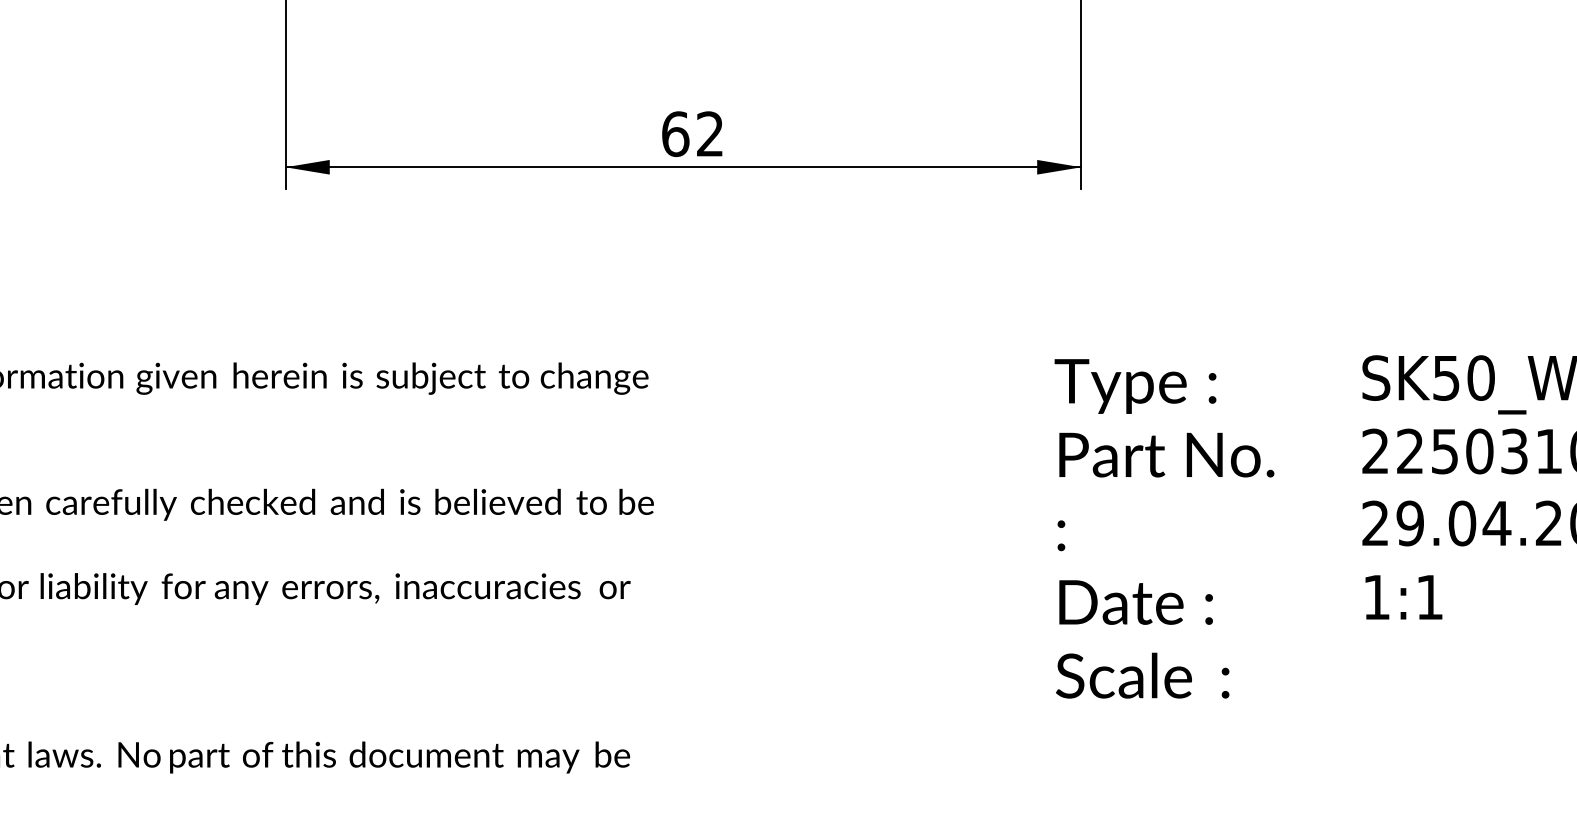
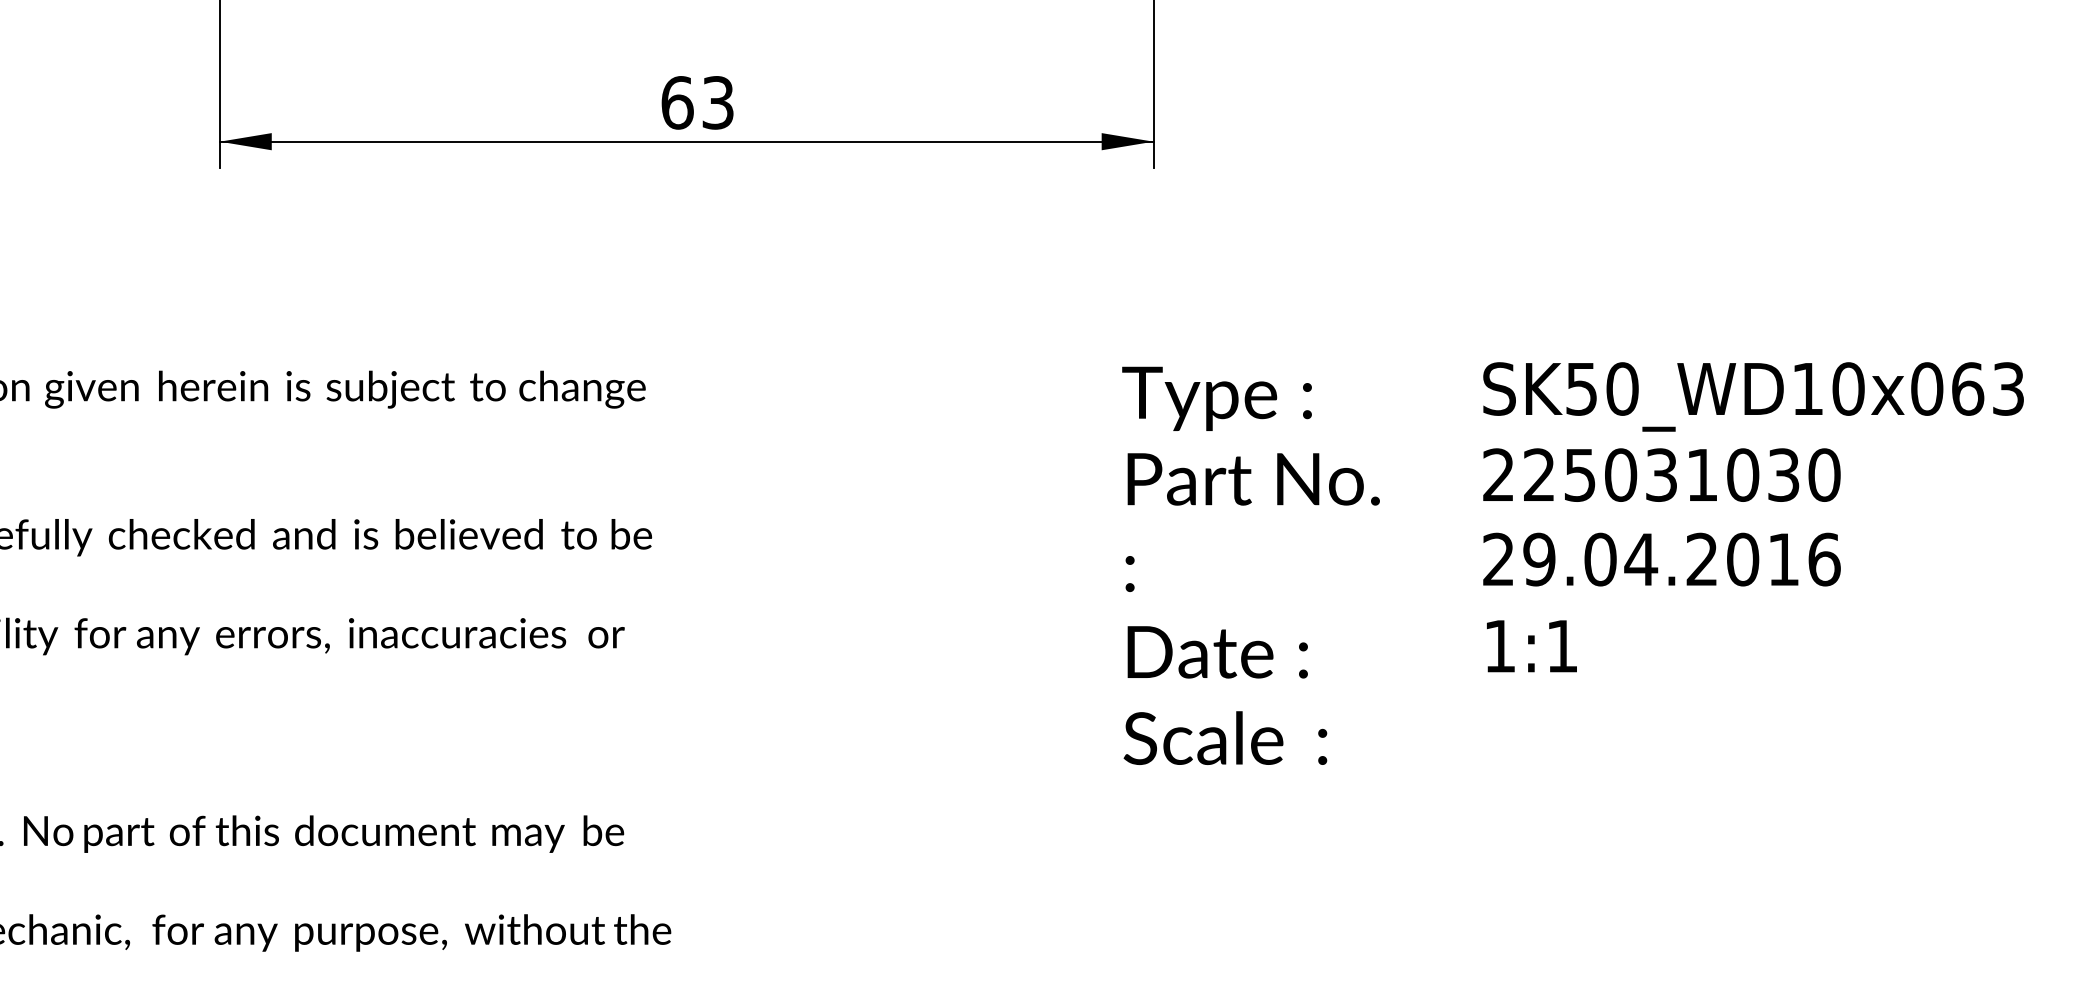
text: (709, 133) -> (717, 102), 62 -> 63

